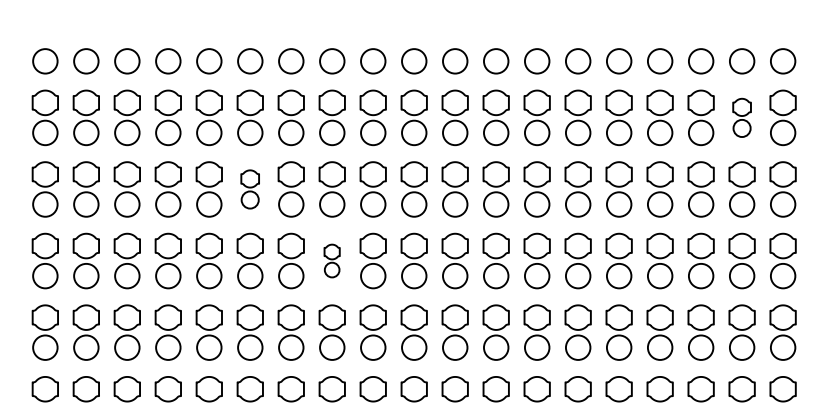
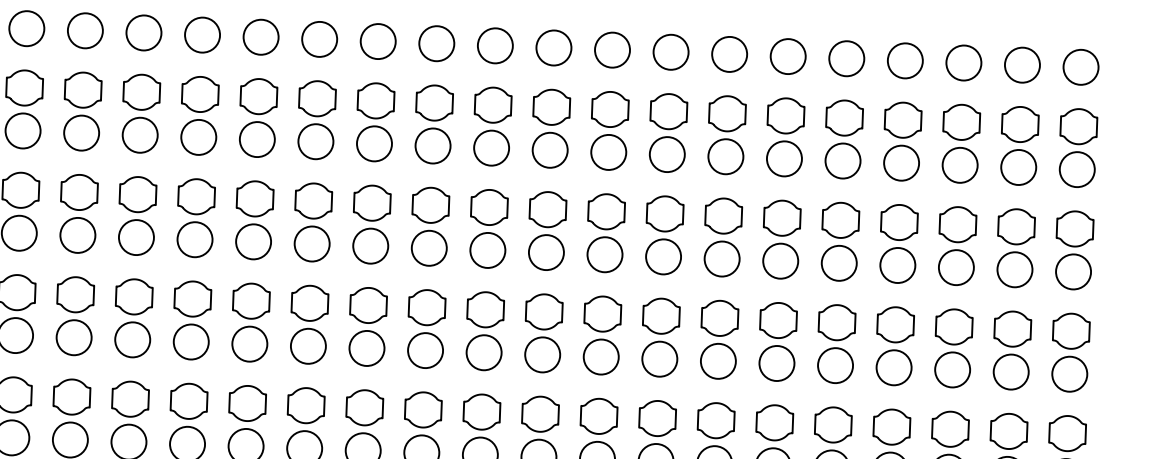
part: (741, 117) -> (1018, 145), size x1.43
part: (249, 189) -> (311, 222), size x1.43
part: (331, 260) -> (425, 328), size x1.67

